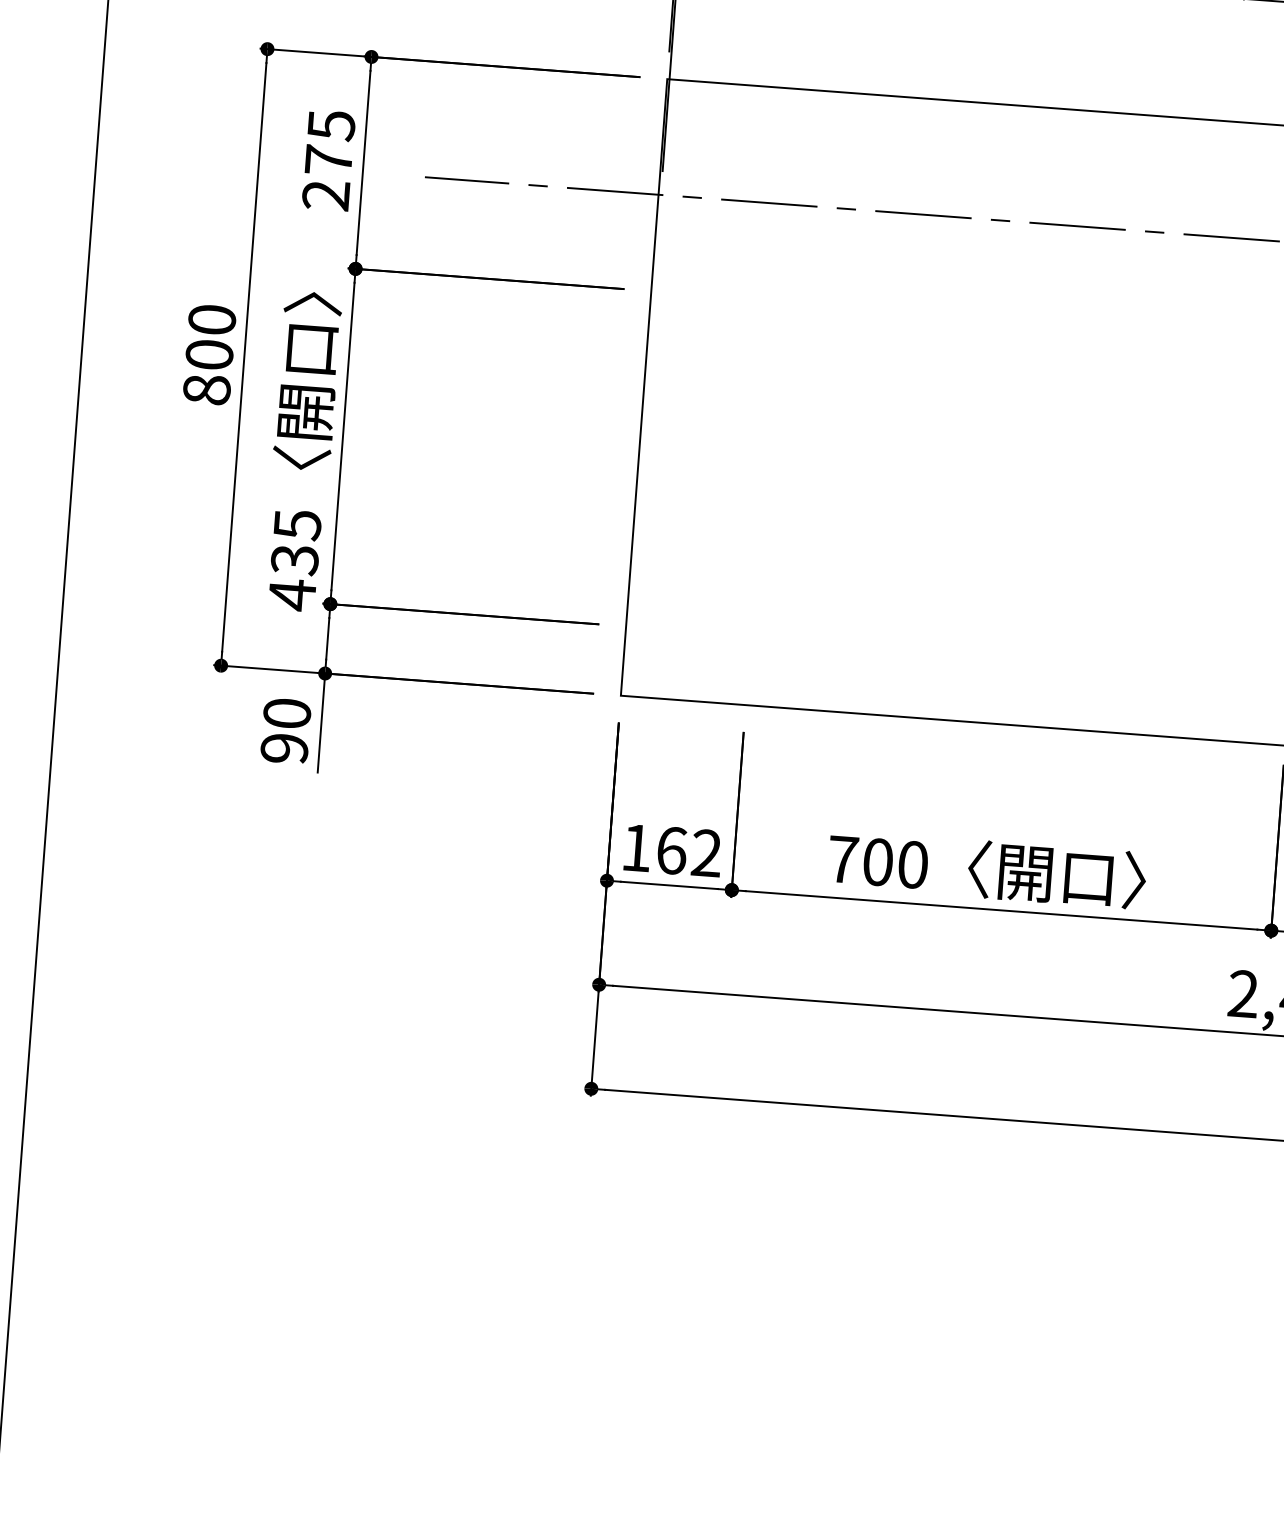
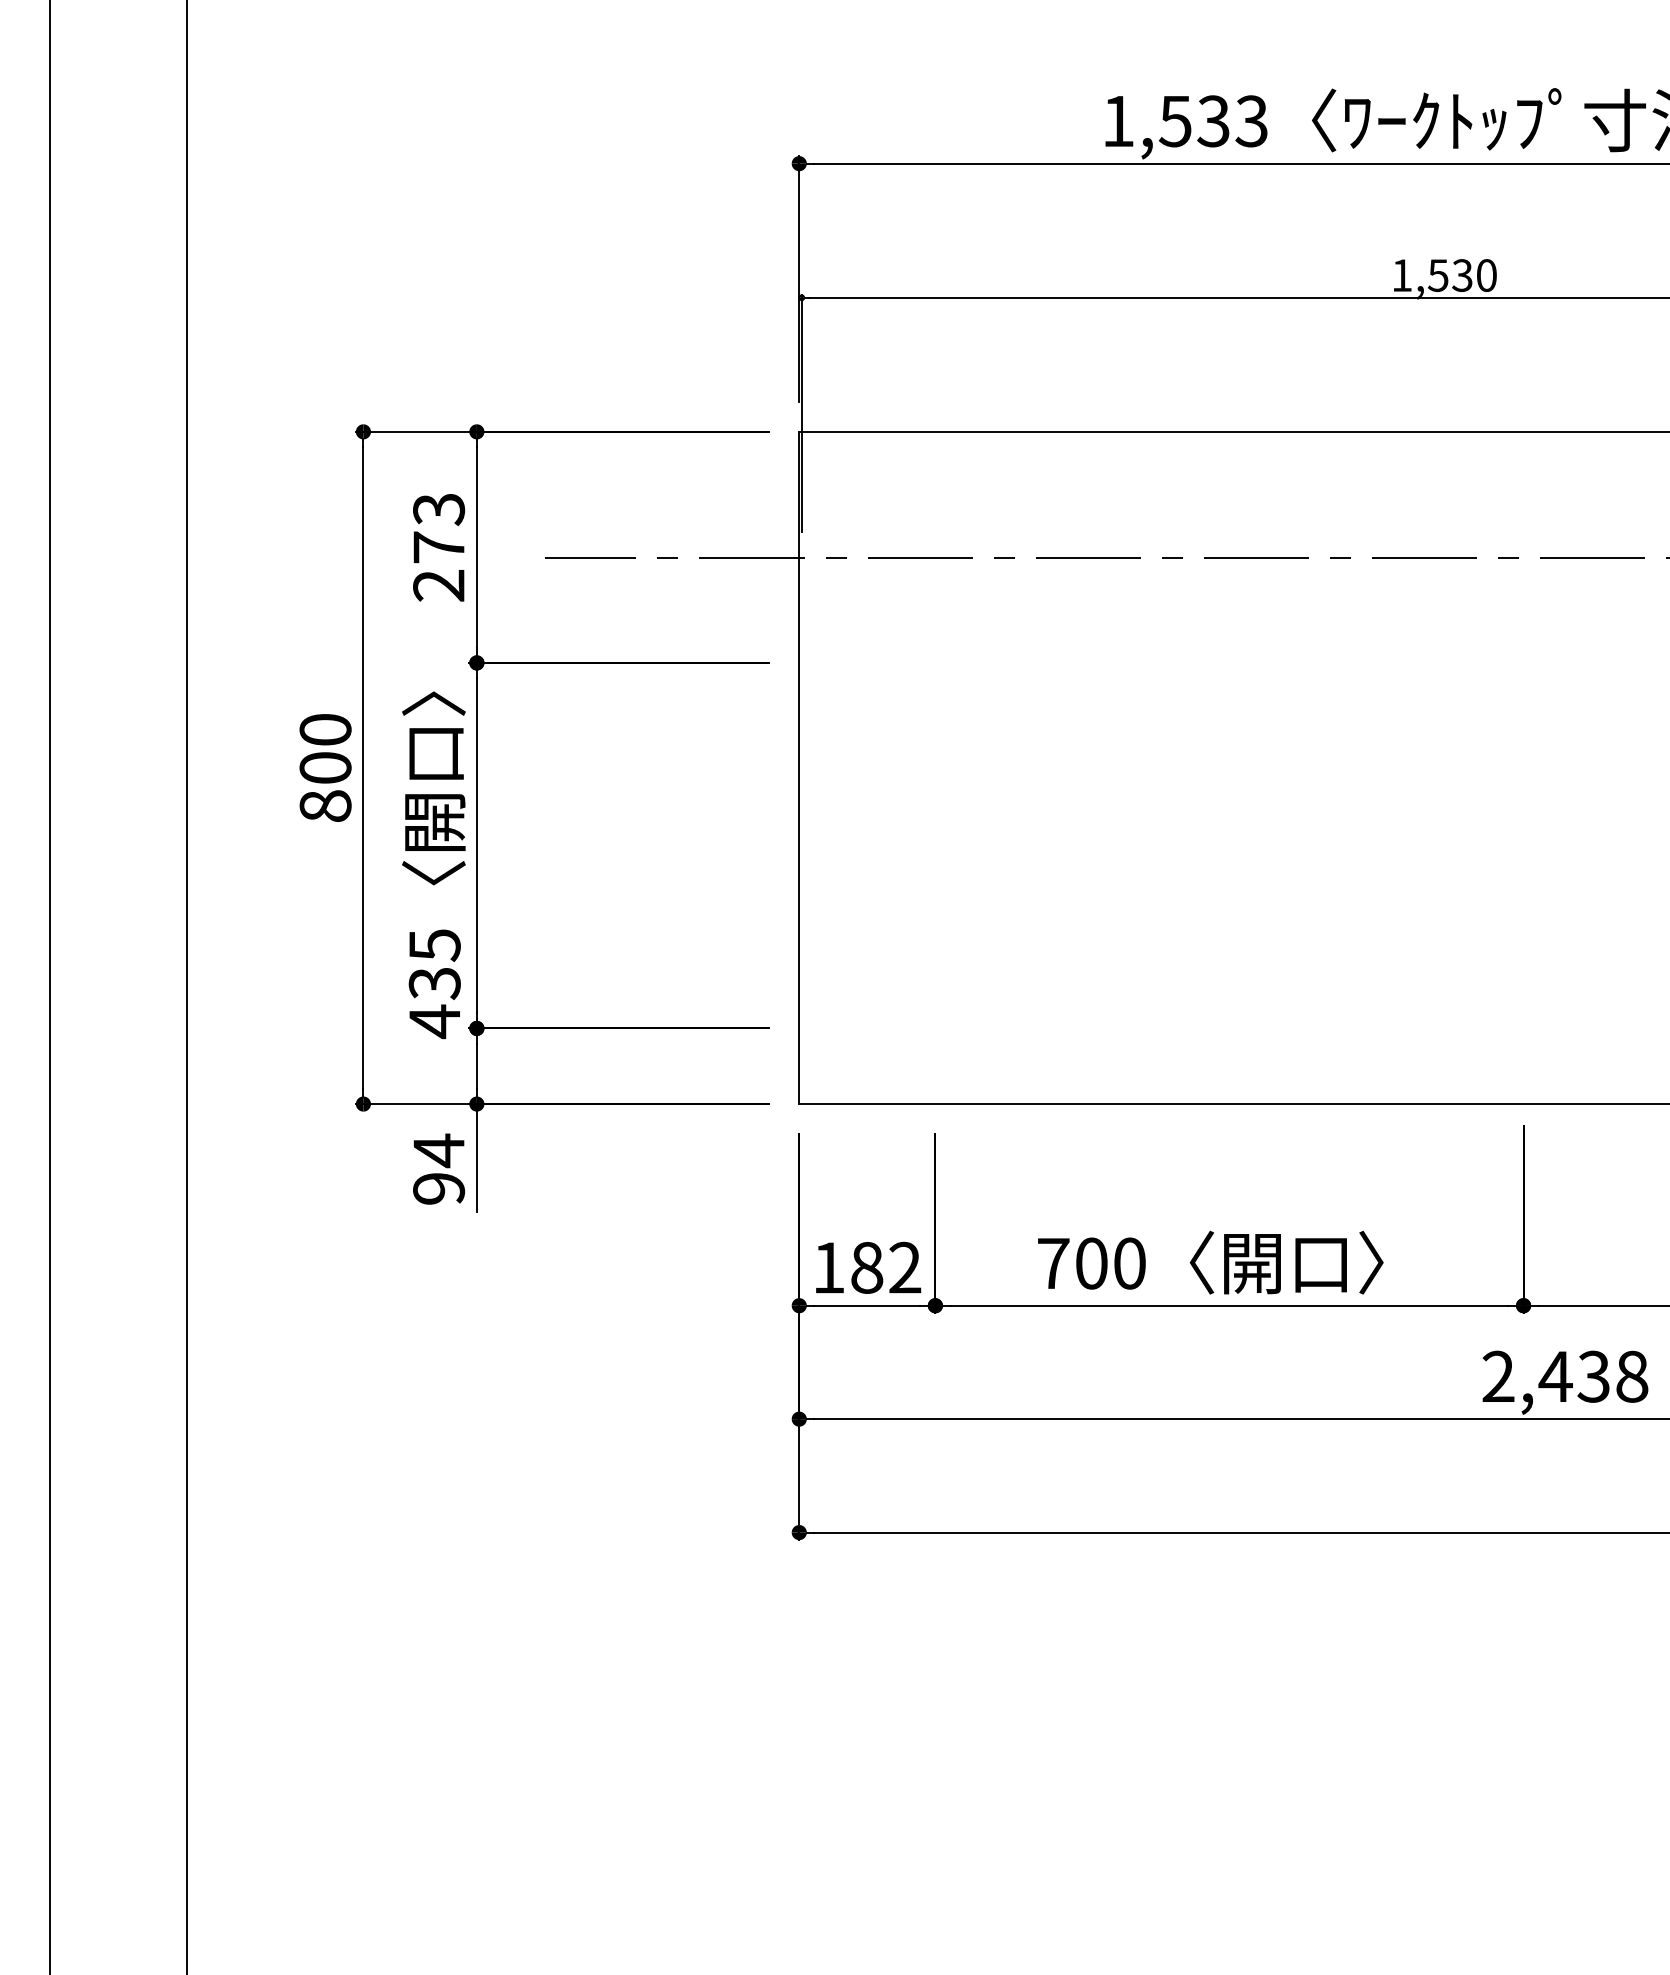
text: (330, 125) -> (438, 509), 275 -> 273
text: (287, 713) -> (439, 1150), 90 -> 94
text: (672, 850) -> (867, 1267), 162 -> 182

